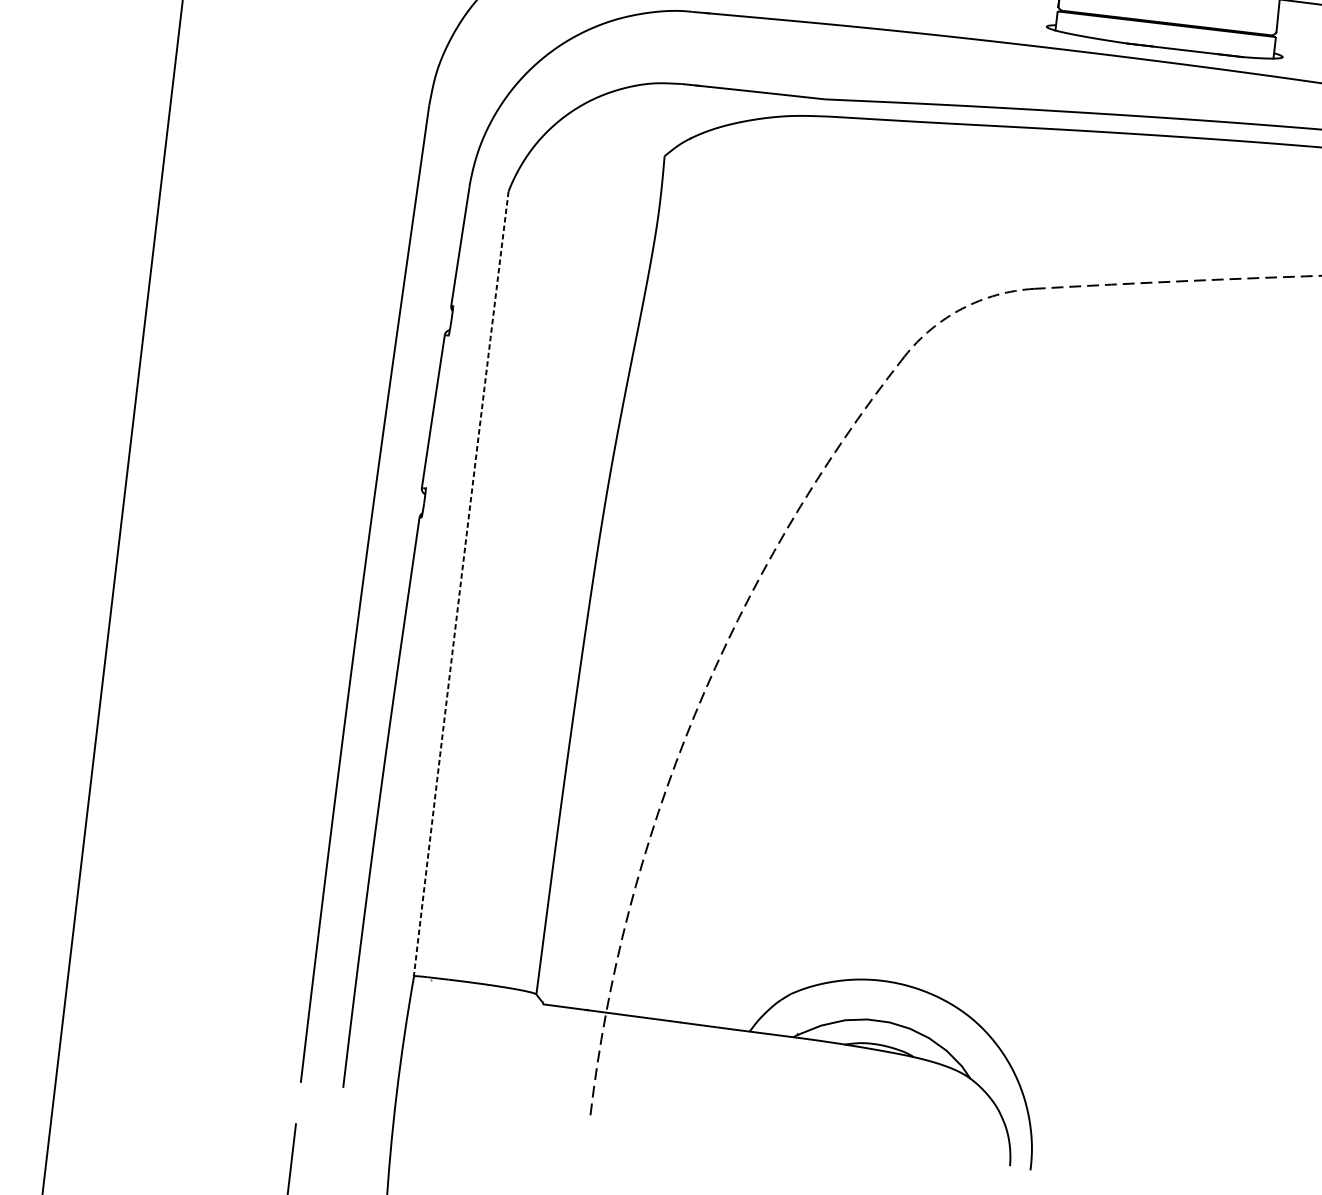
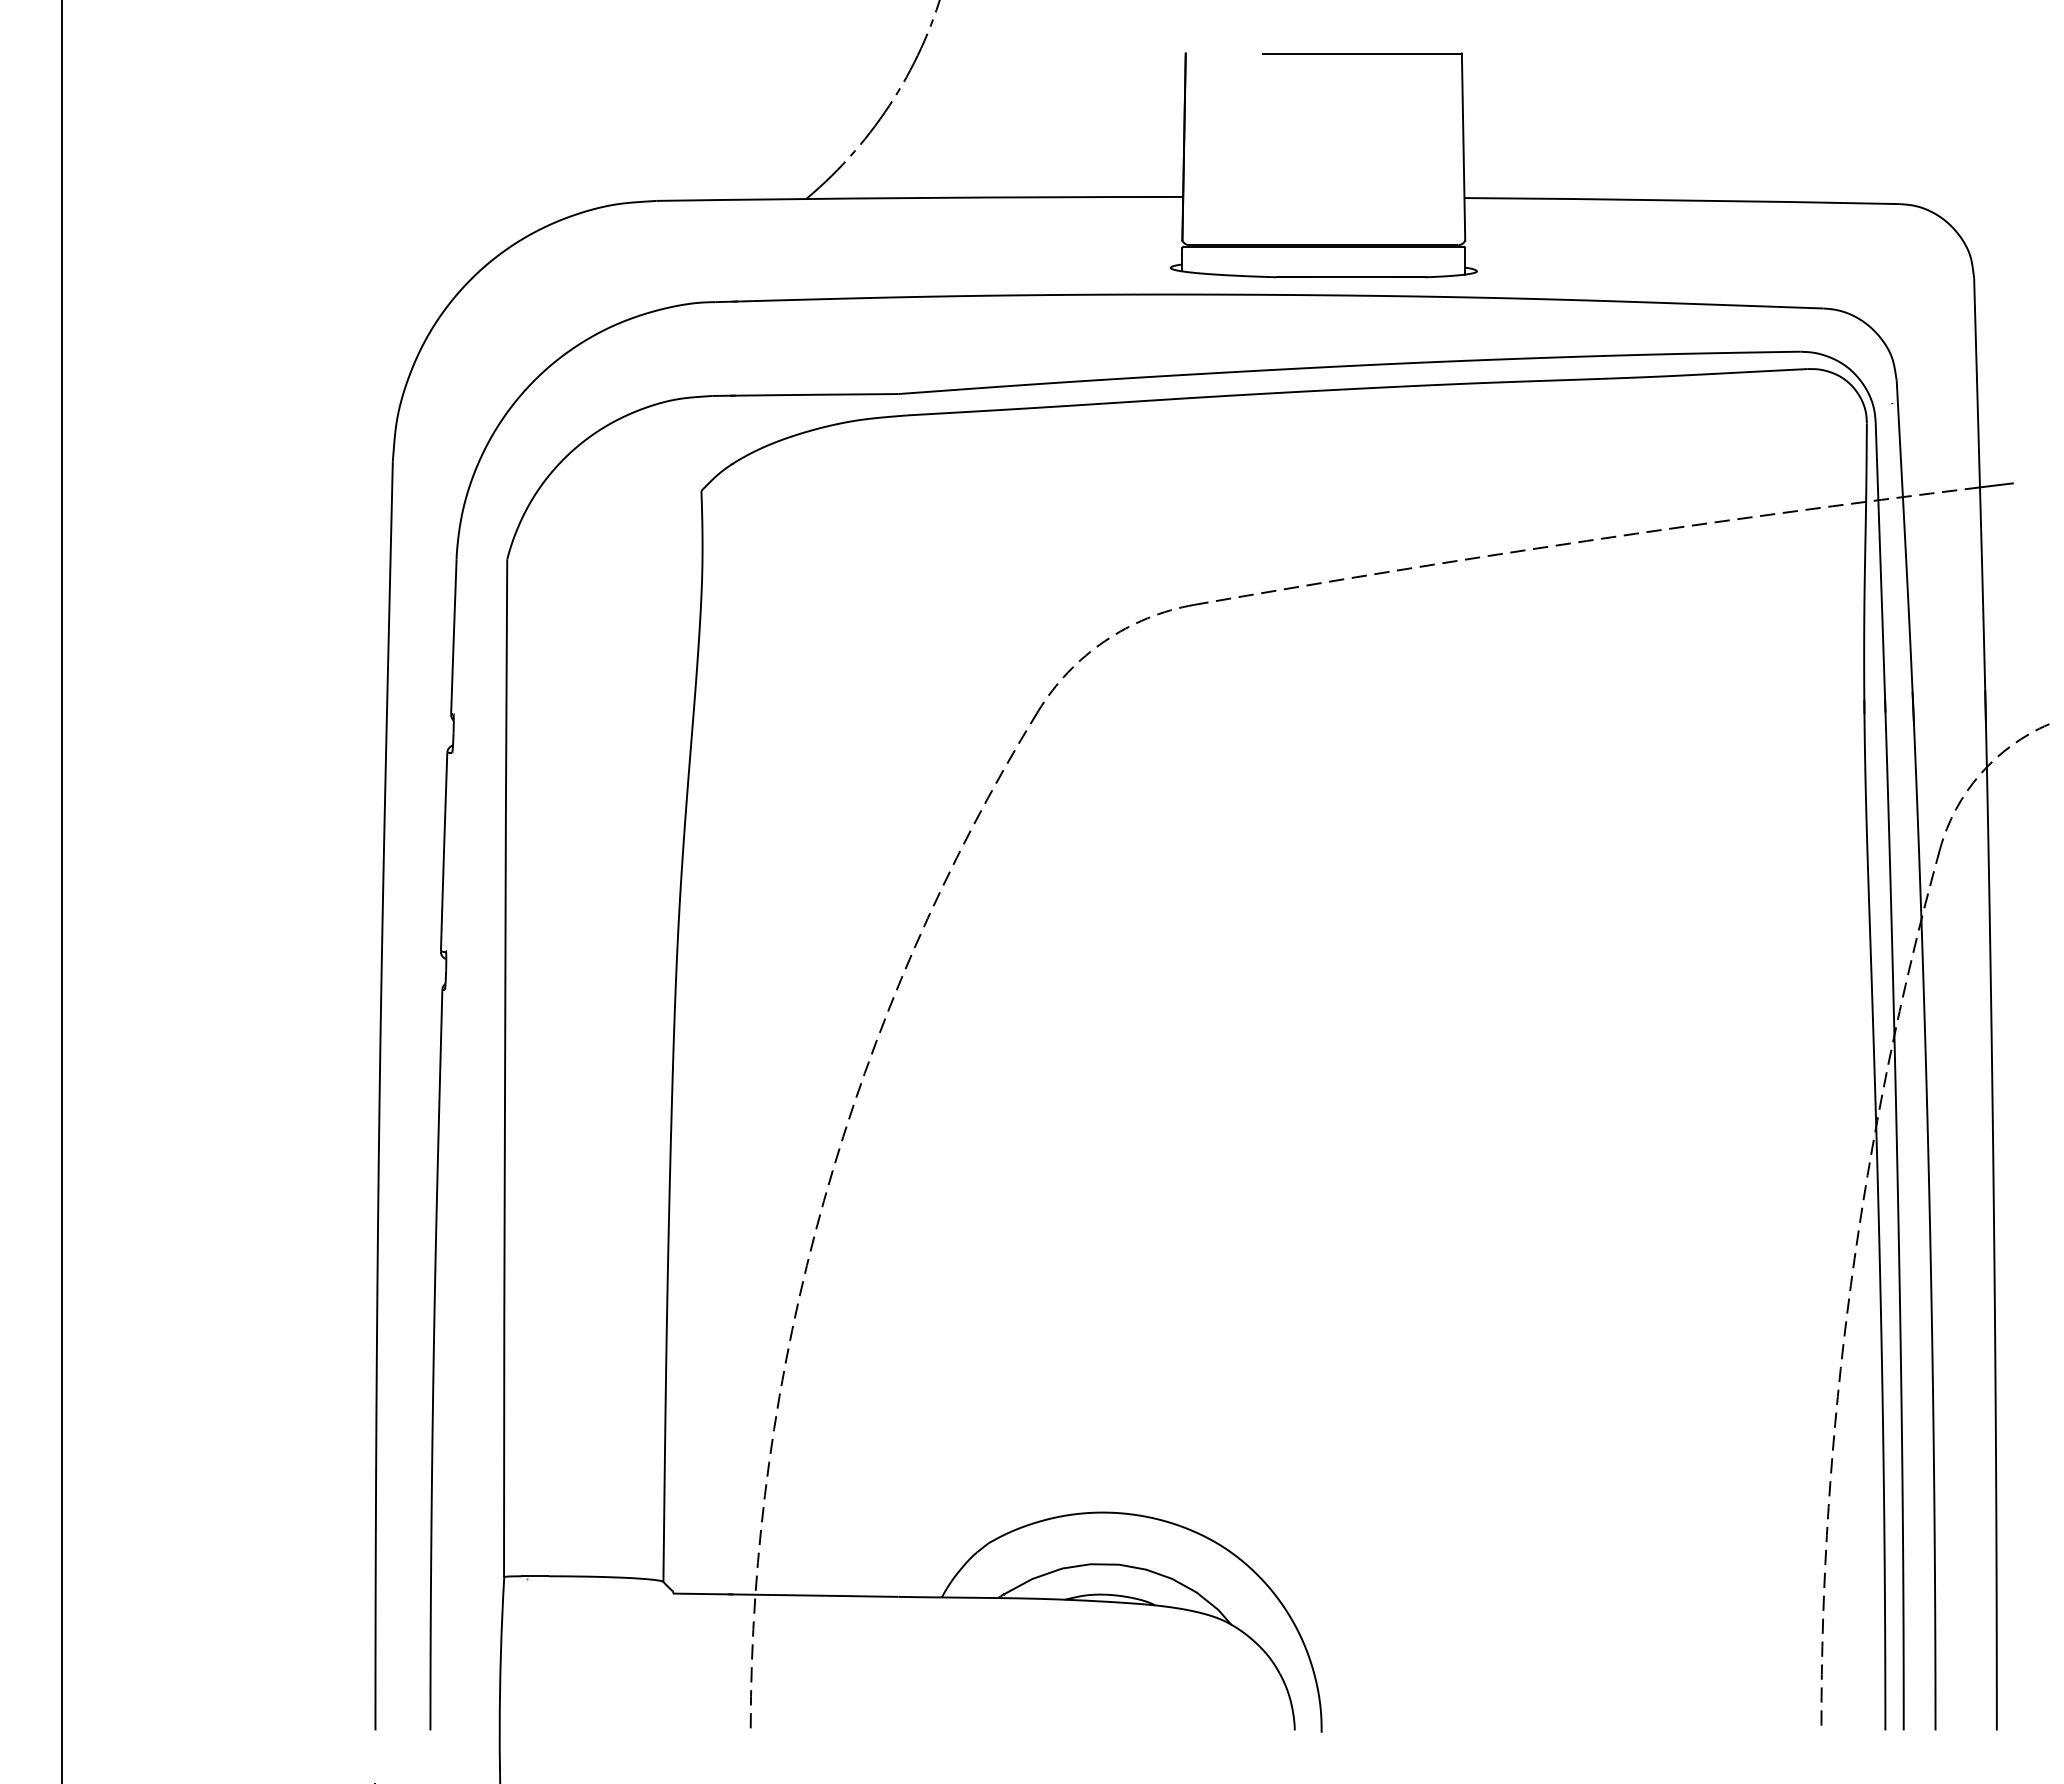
arc: (461, 584) -> (505, 1068), dashed -> solid

